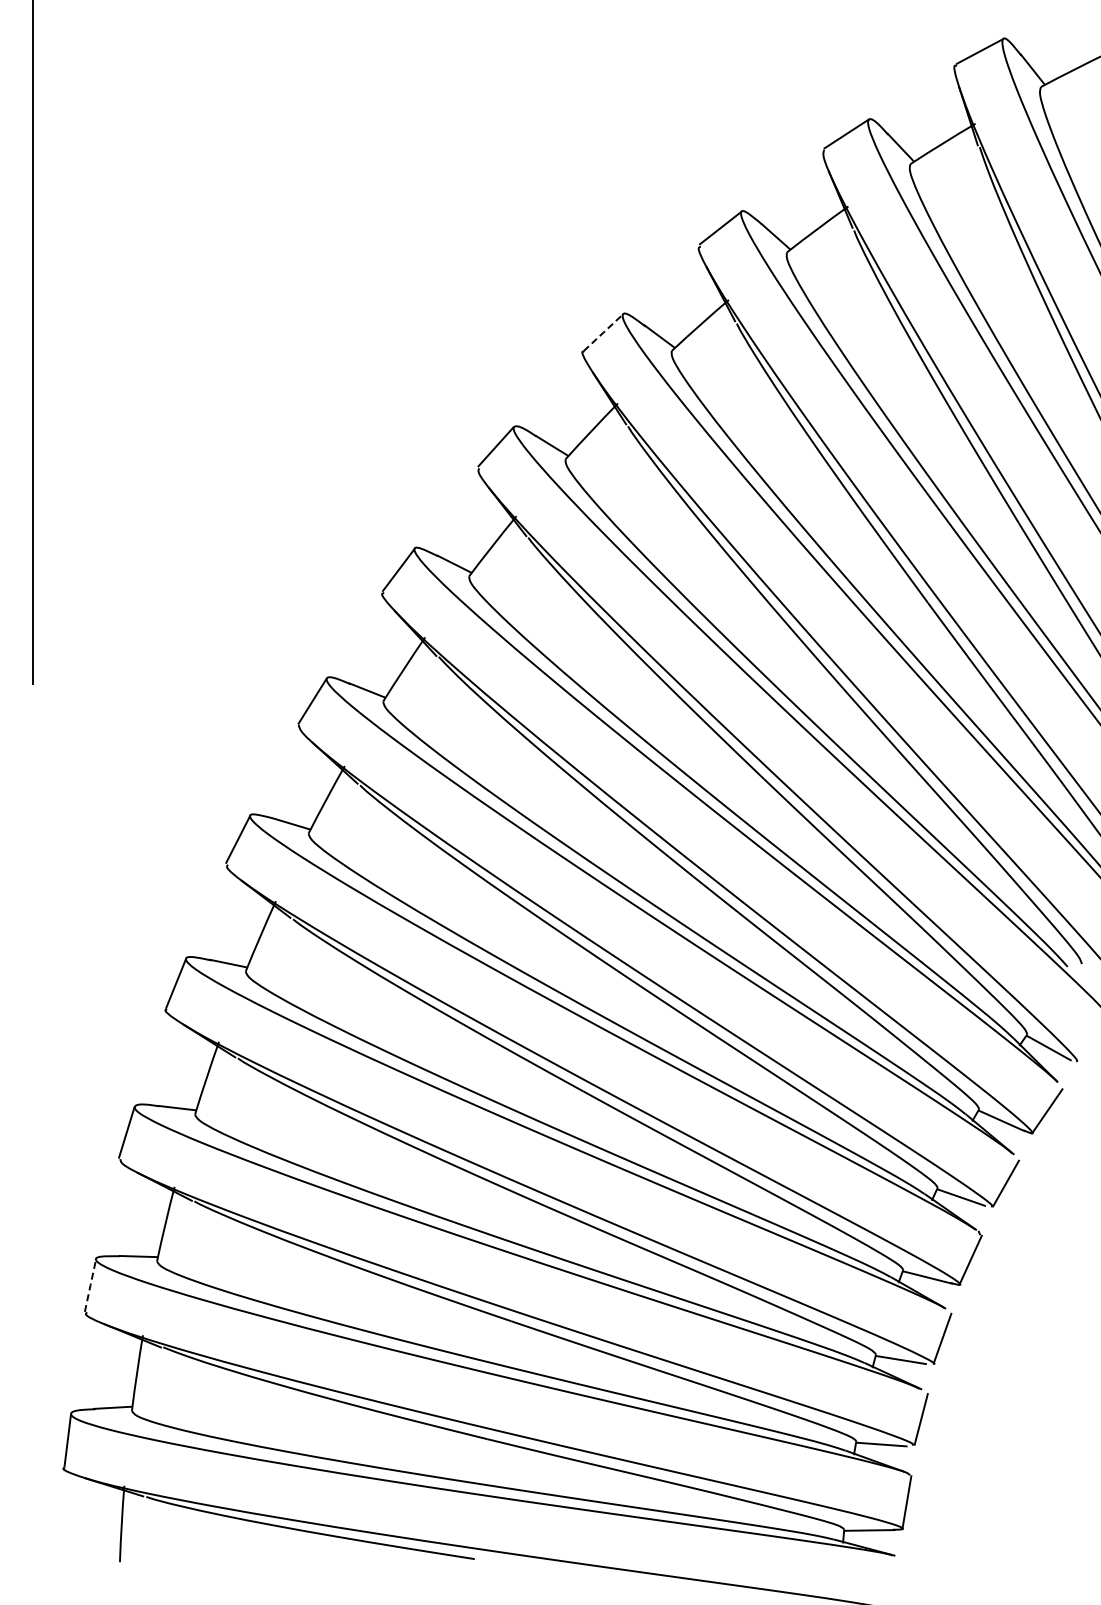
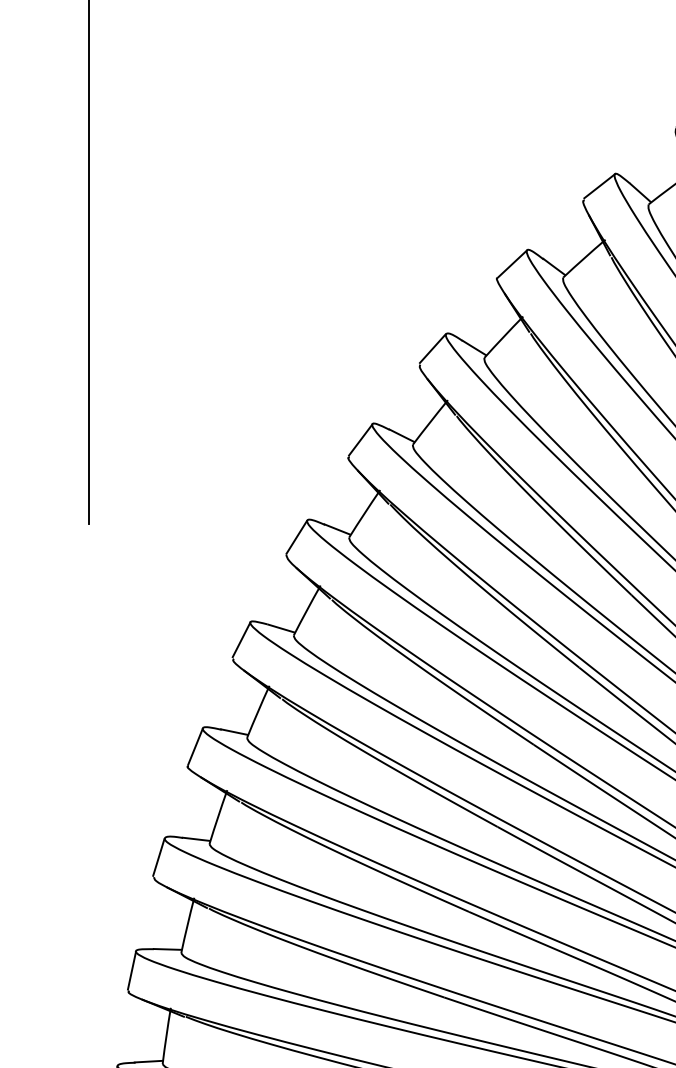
line: (603, 332) -> (512, 263), dashed -> solid
line: (90, 1285) -> (131, 970), dashed -> solid

